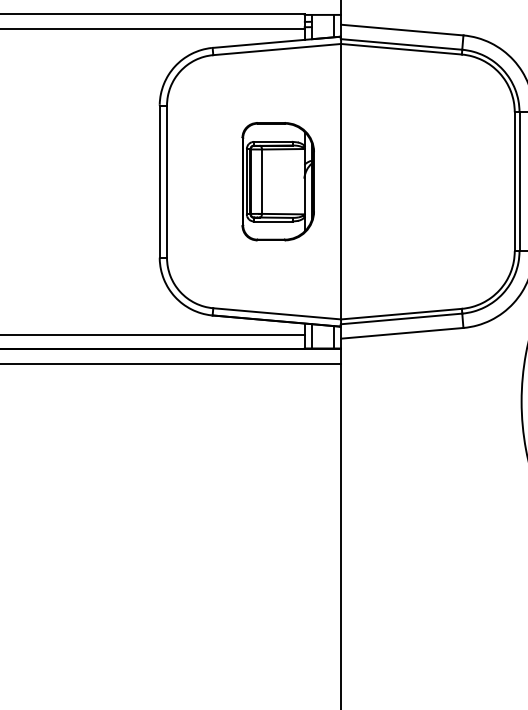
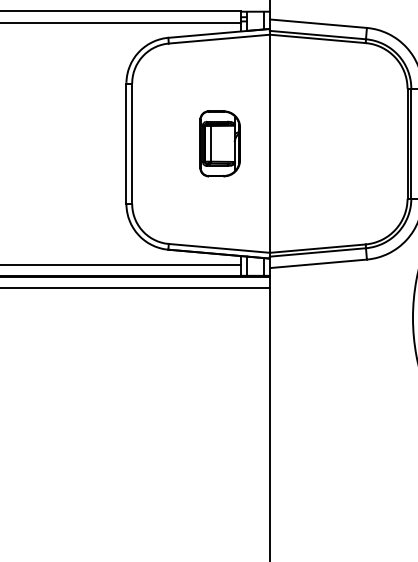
part: (277, 181) -> (219, 143), size x0.7

